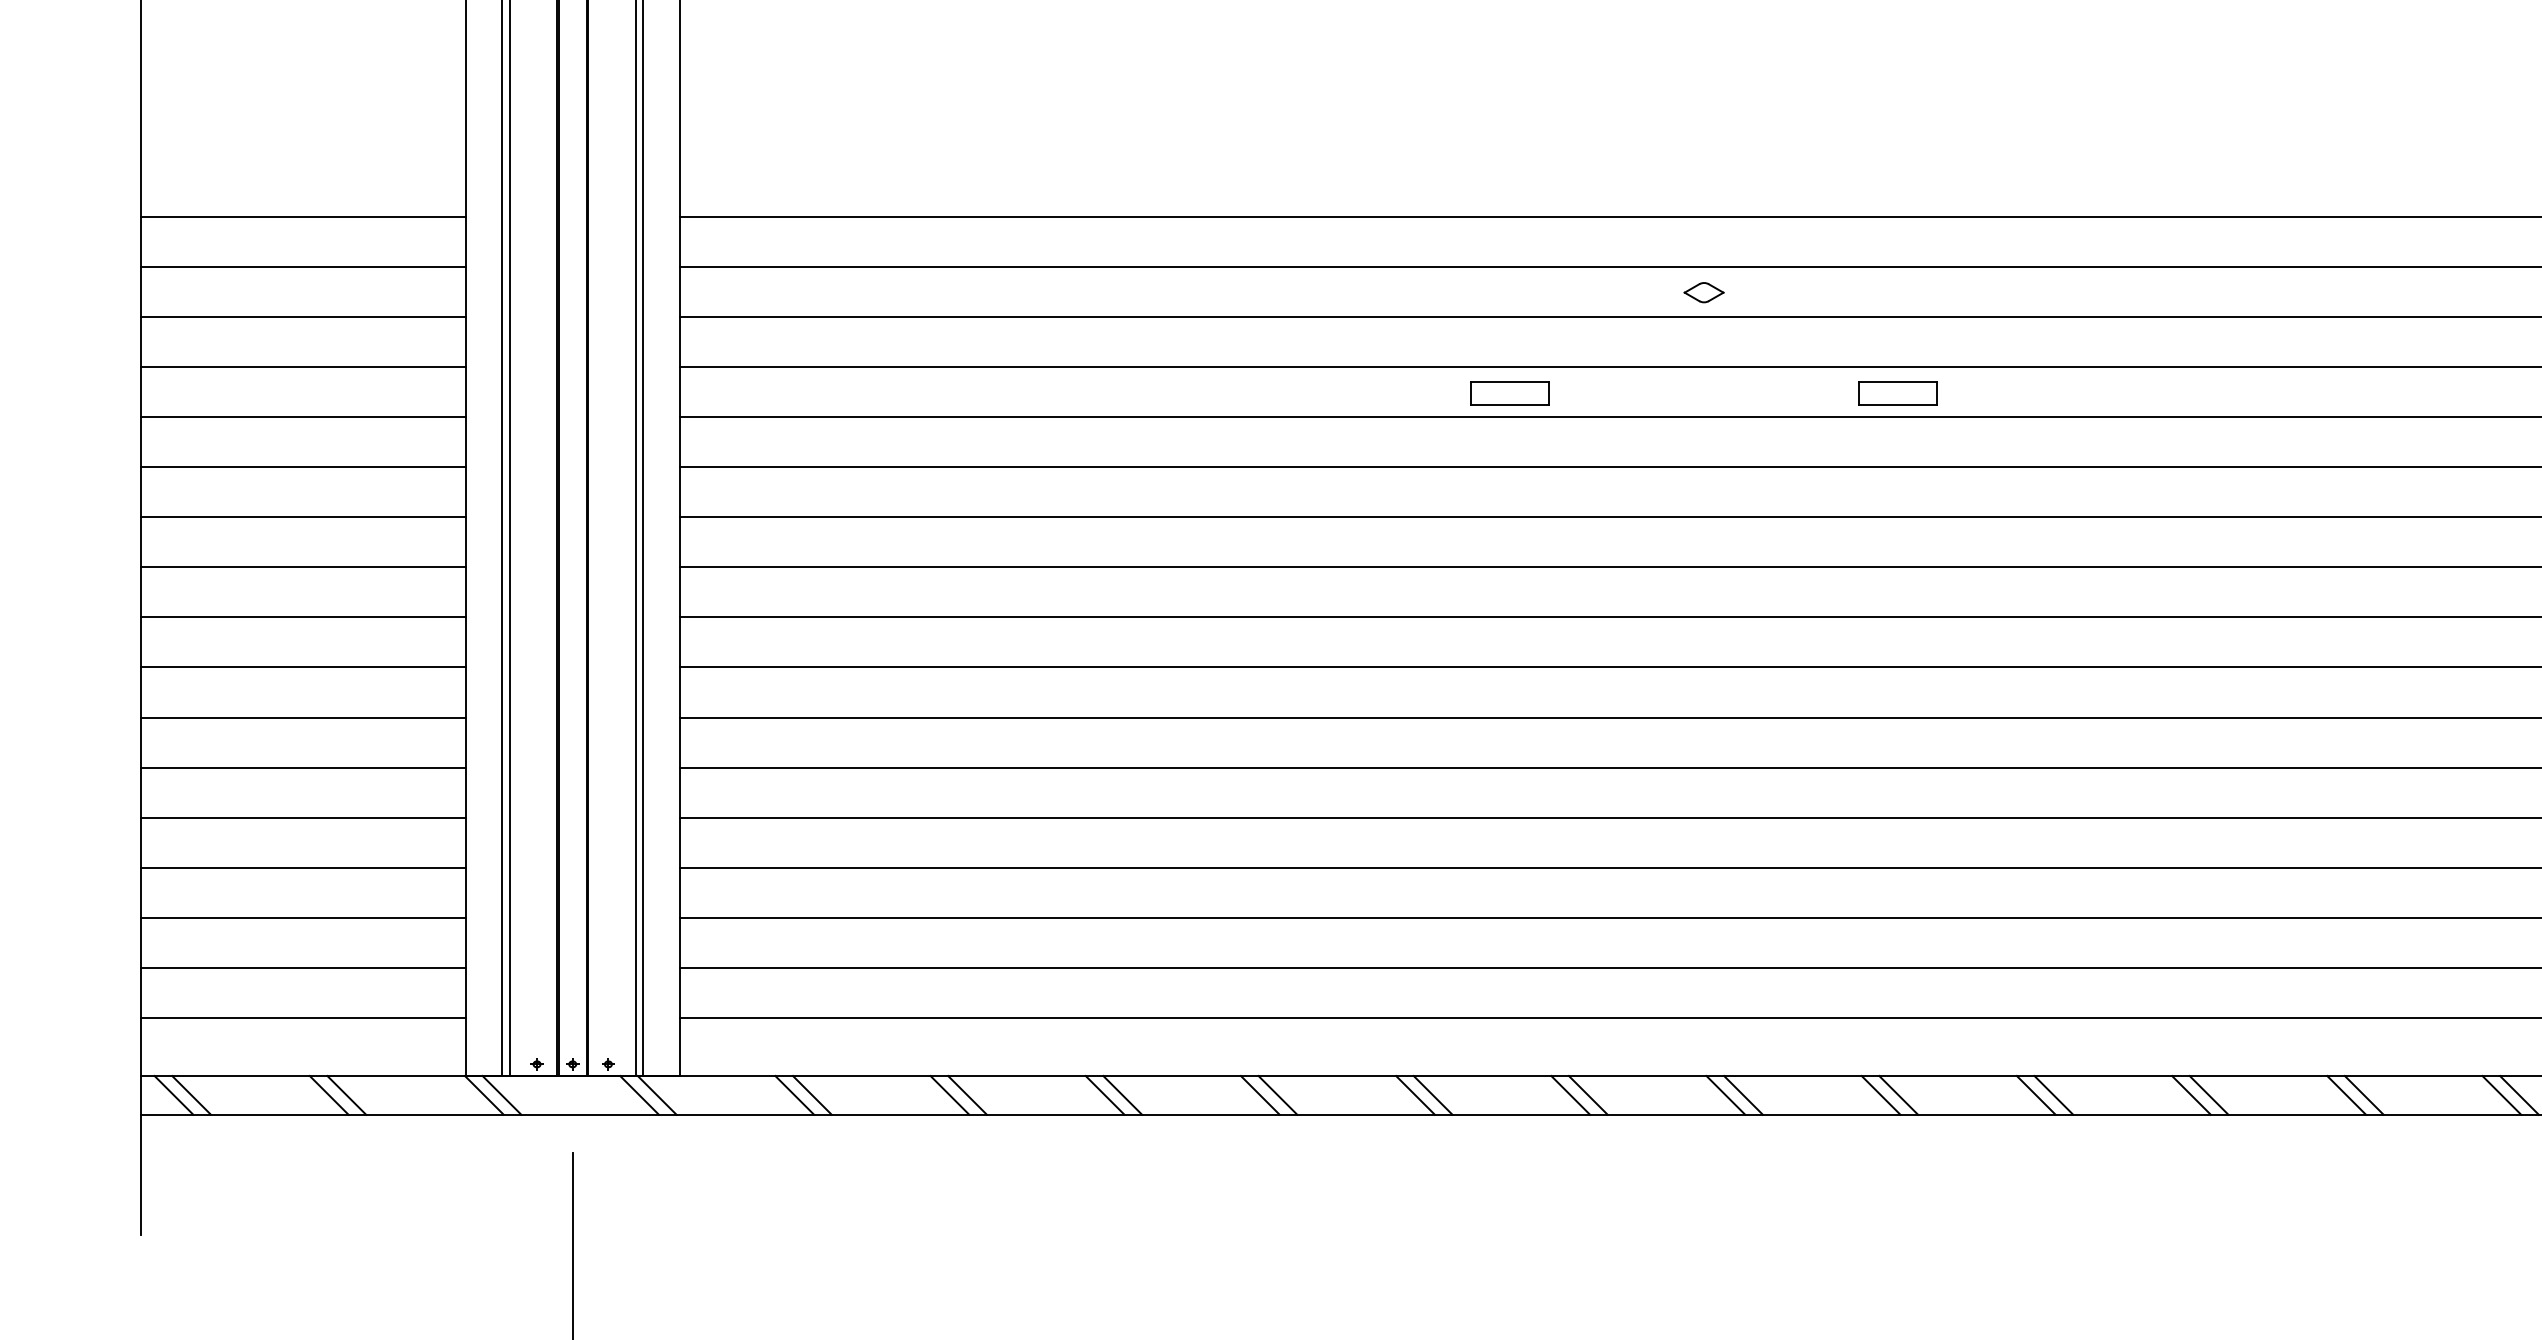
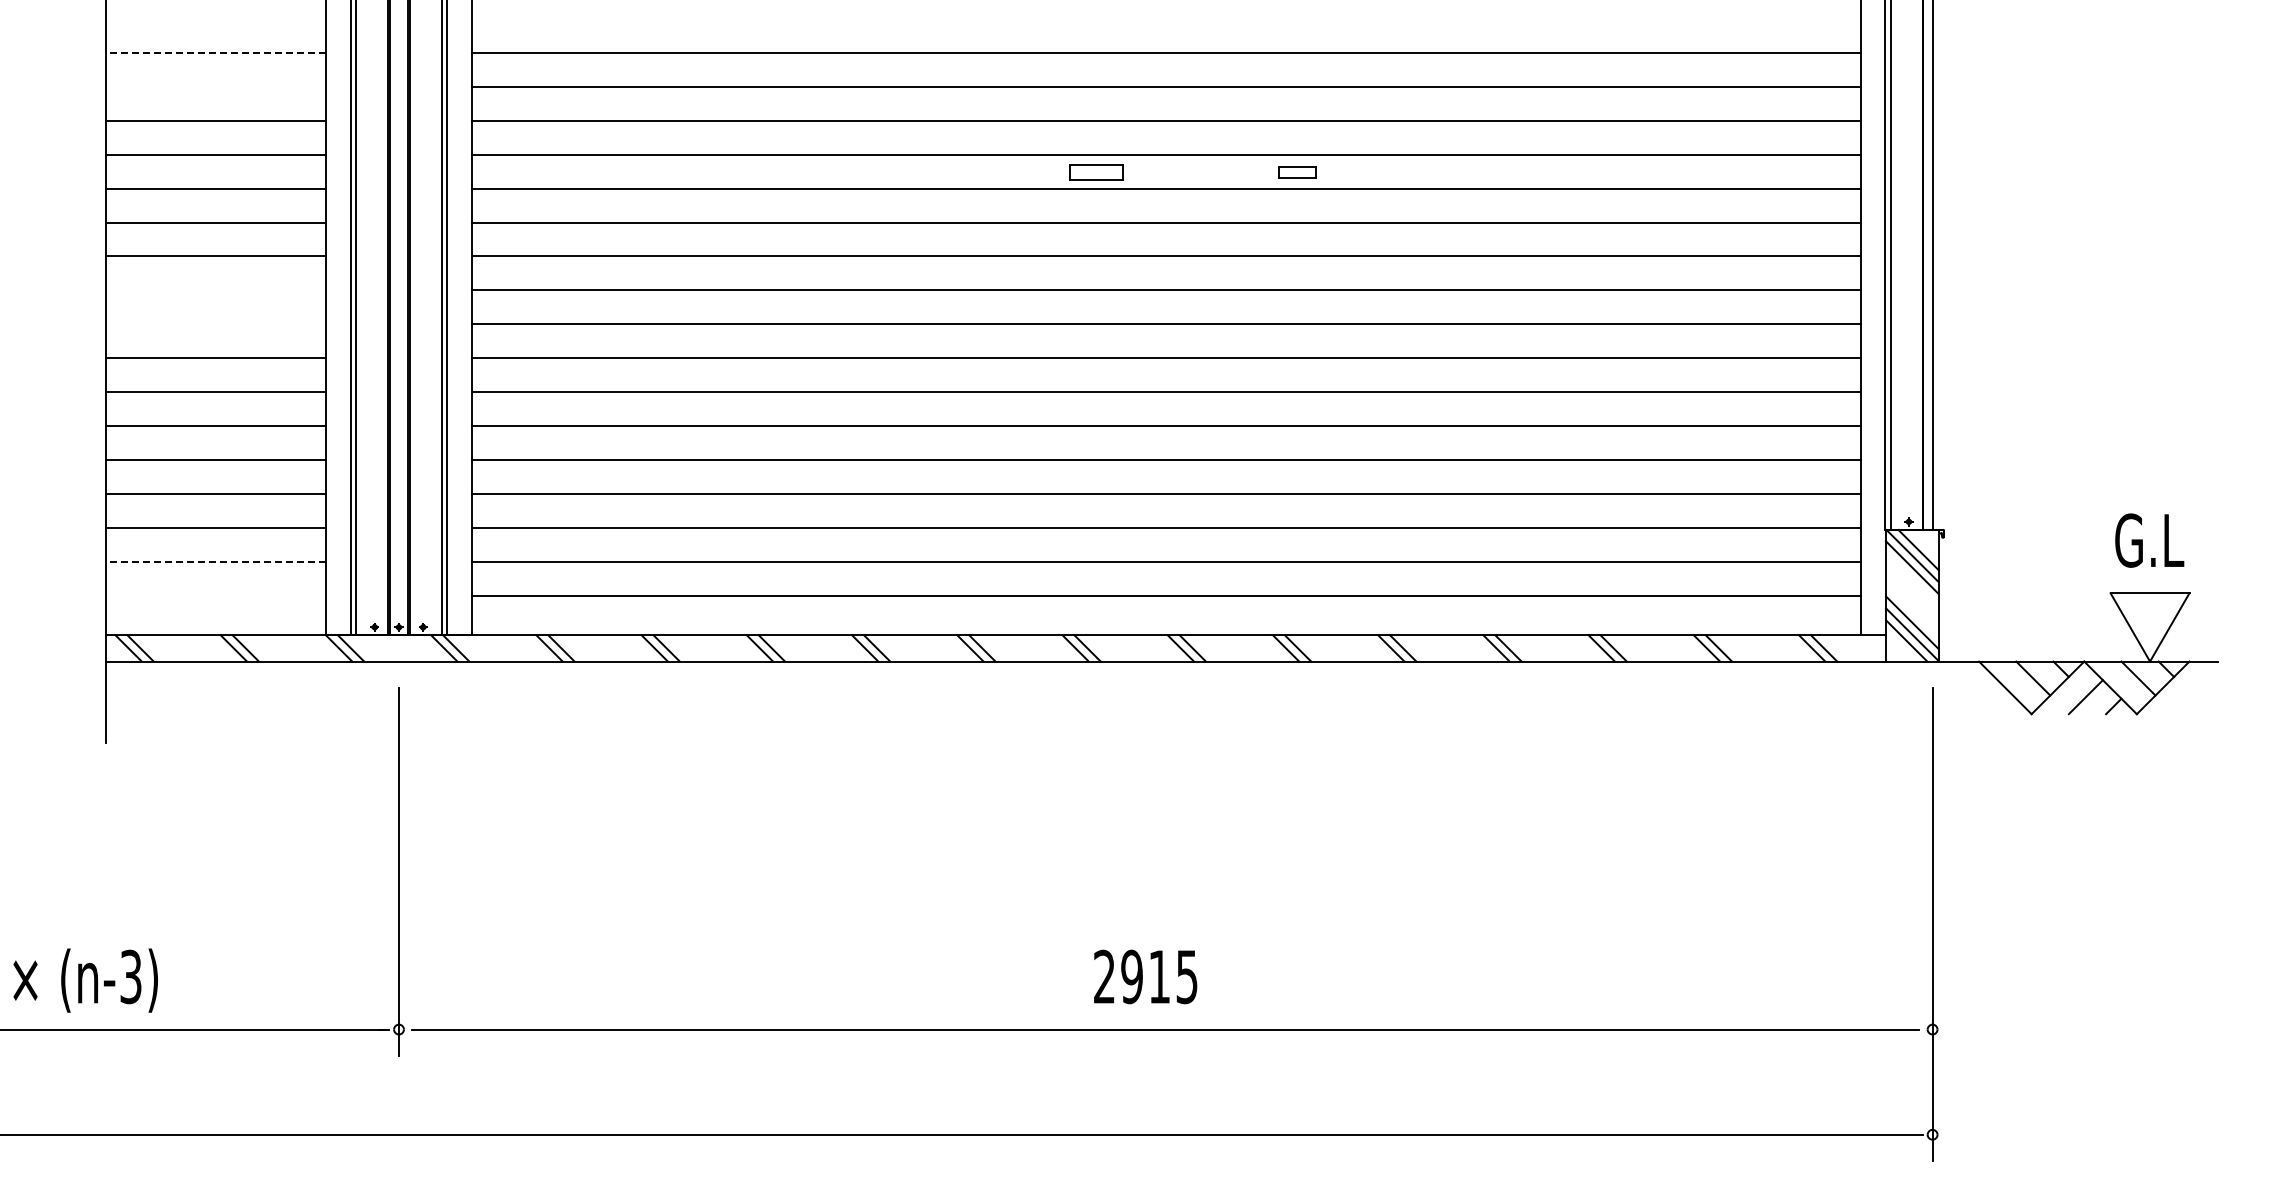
line: (303, 216) -> (216, 52), solid -> dashed
line: (303, 266) -> (216, 86), removed
part: (1703, 291) -> (1165, 103), removed
part: (1510, 393) -> (1096, 172), moved
part: (1897, 393) -> (1297, 172), size x0.7
line: (303, 567) -> (216, 290), removed
line: (303, 617) -> (216, 324), removed
line: (303, 967) -> (216, 561), solid -> dashed
line: (303, 1017) -> (216, 595), removed

